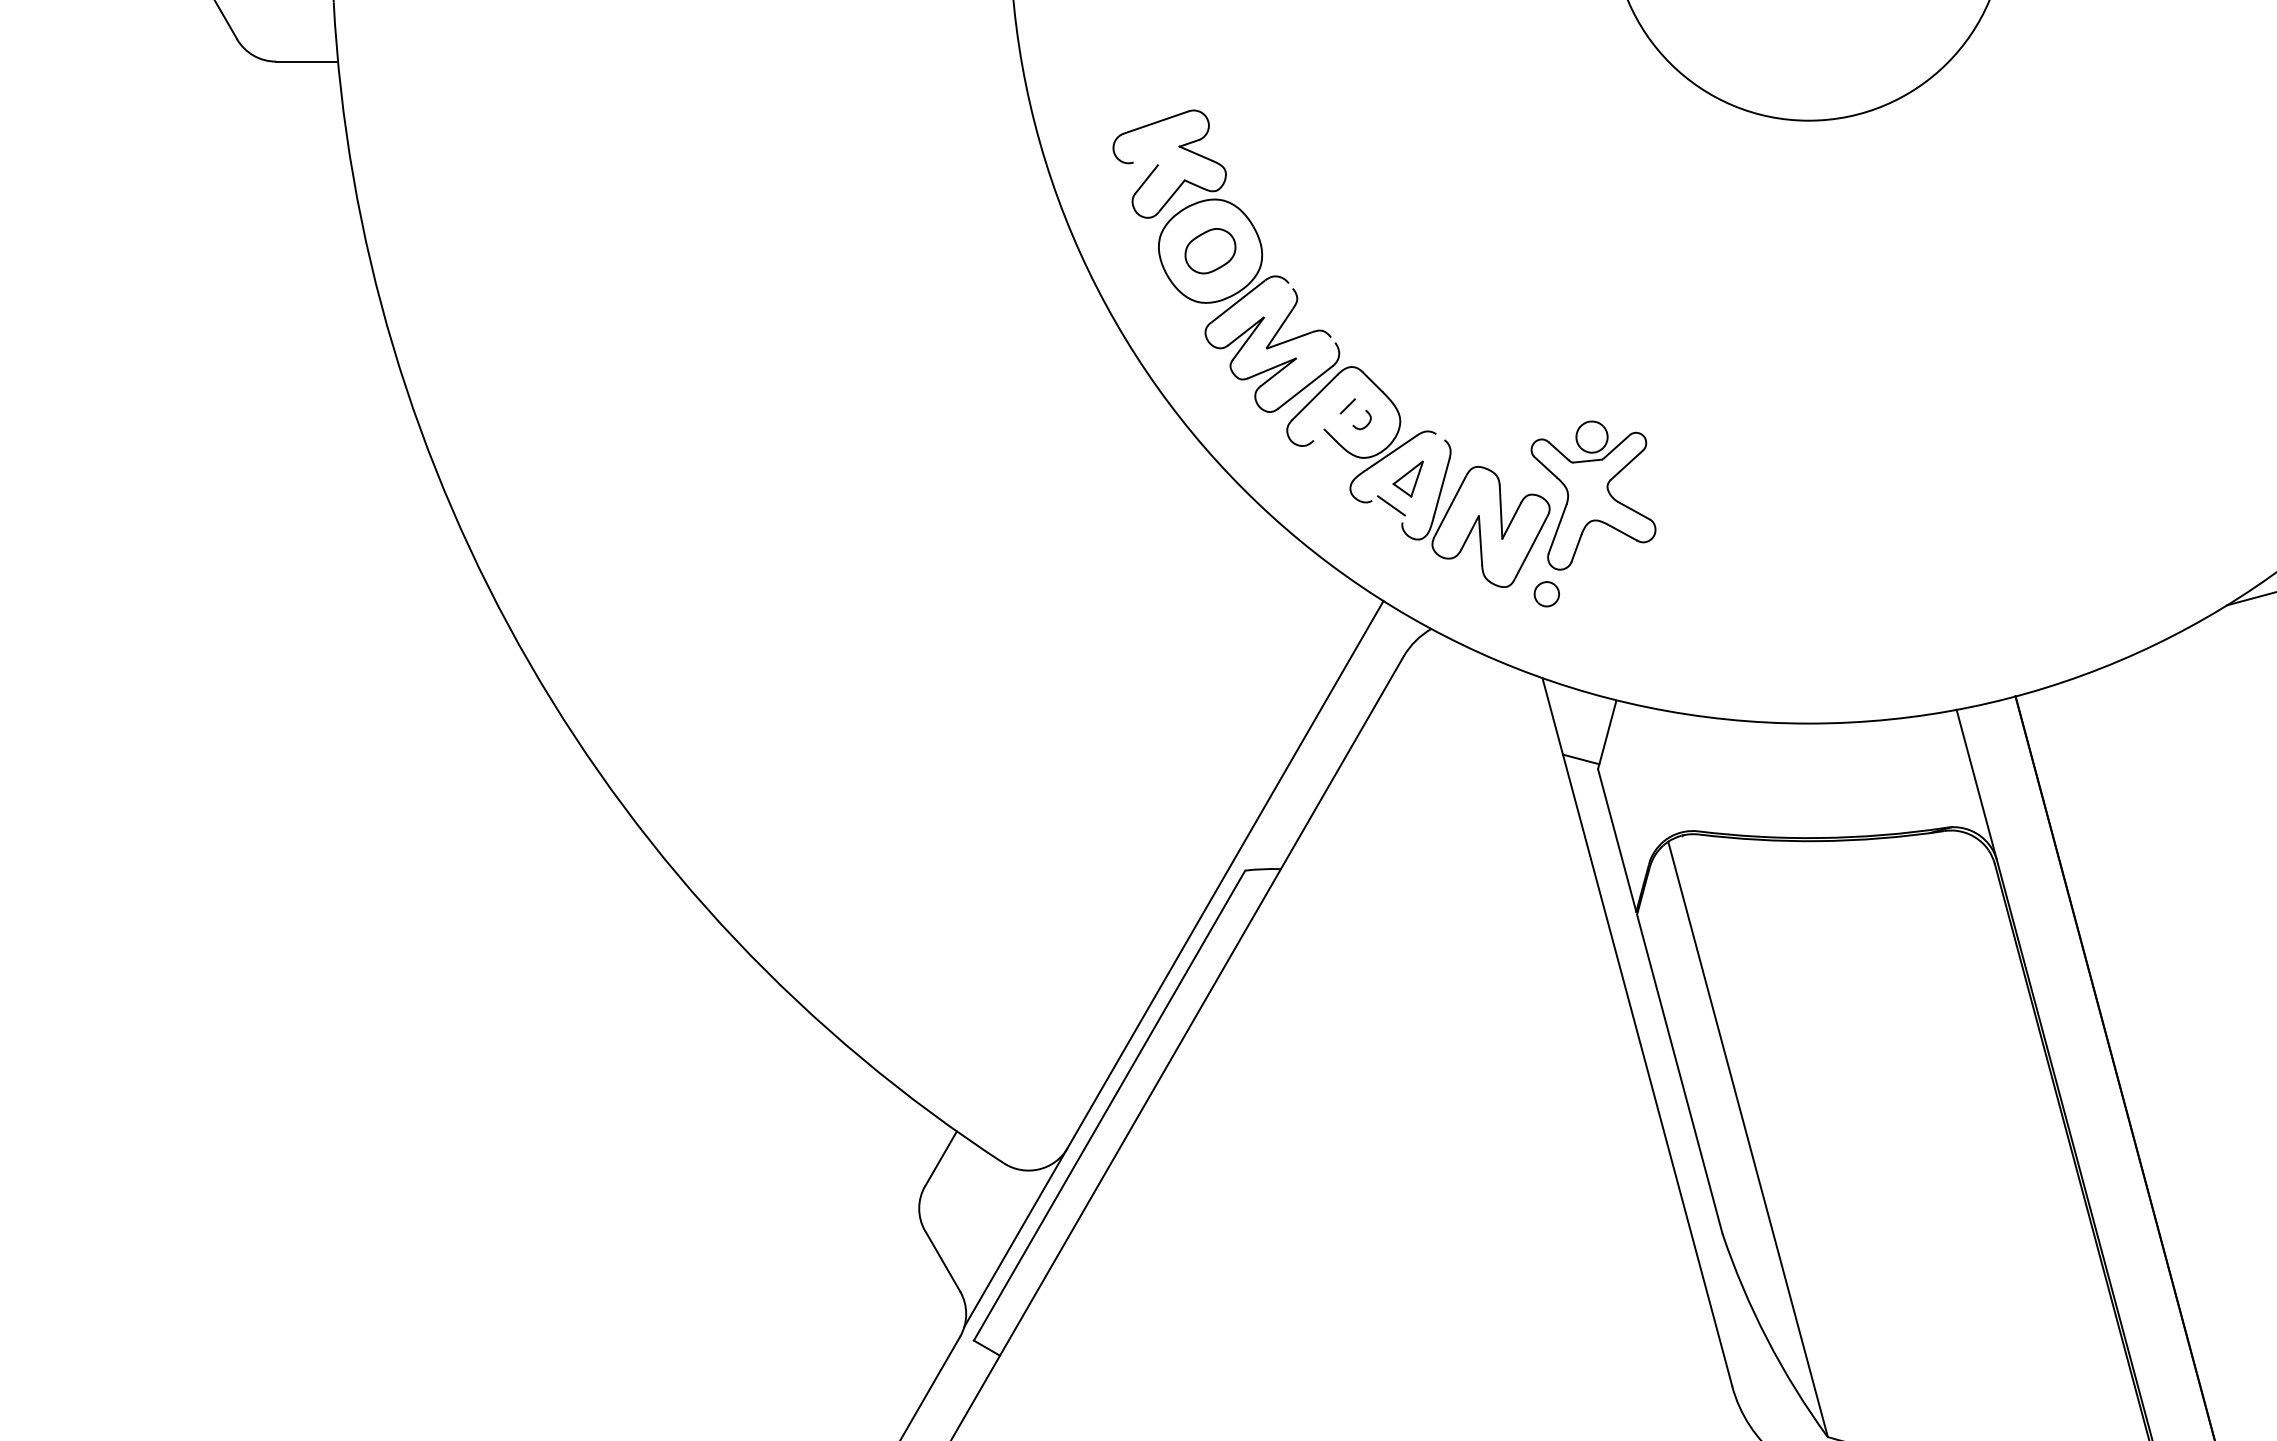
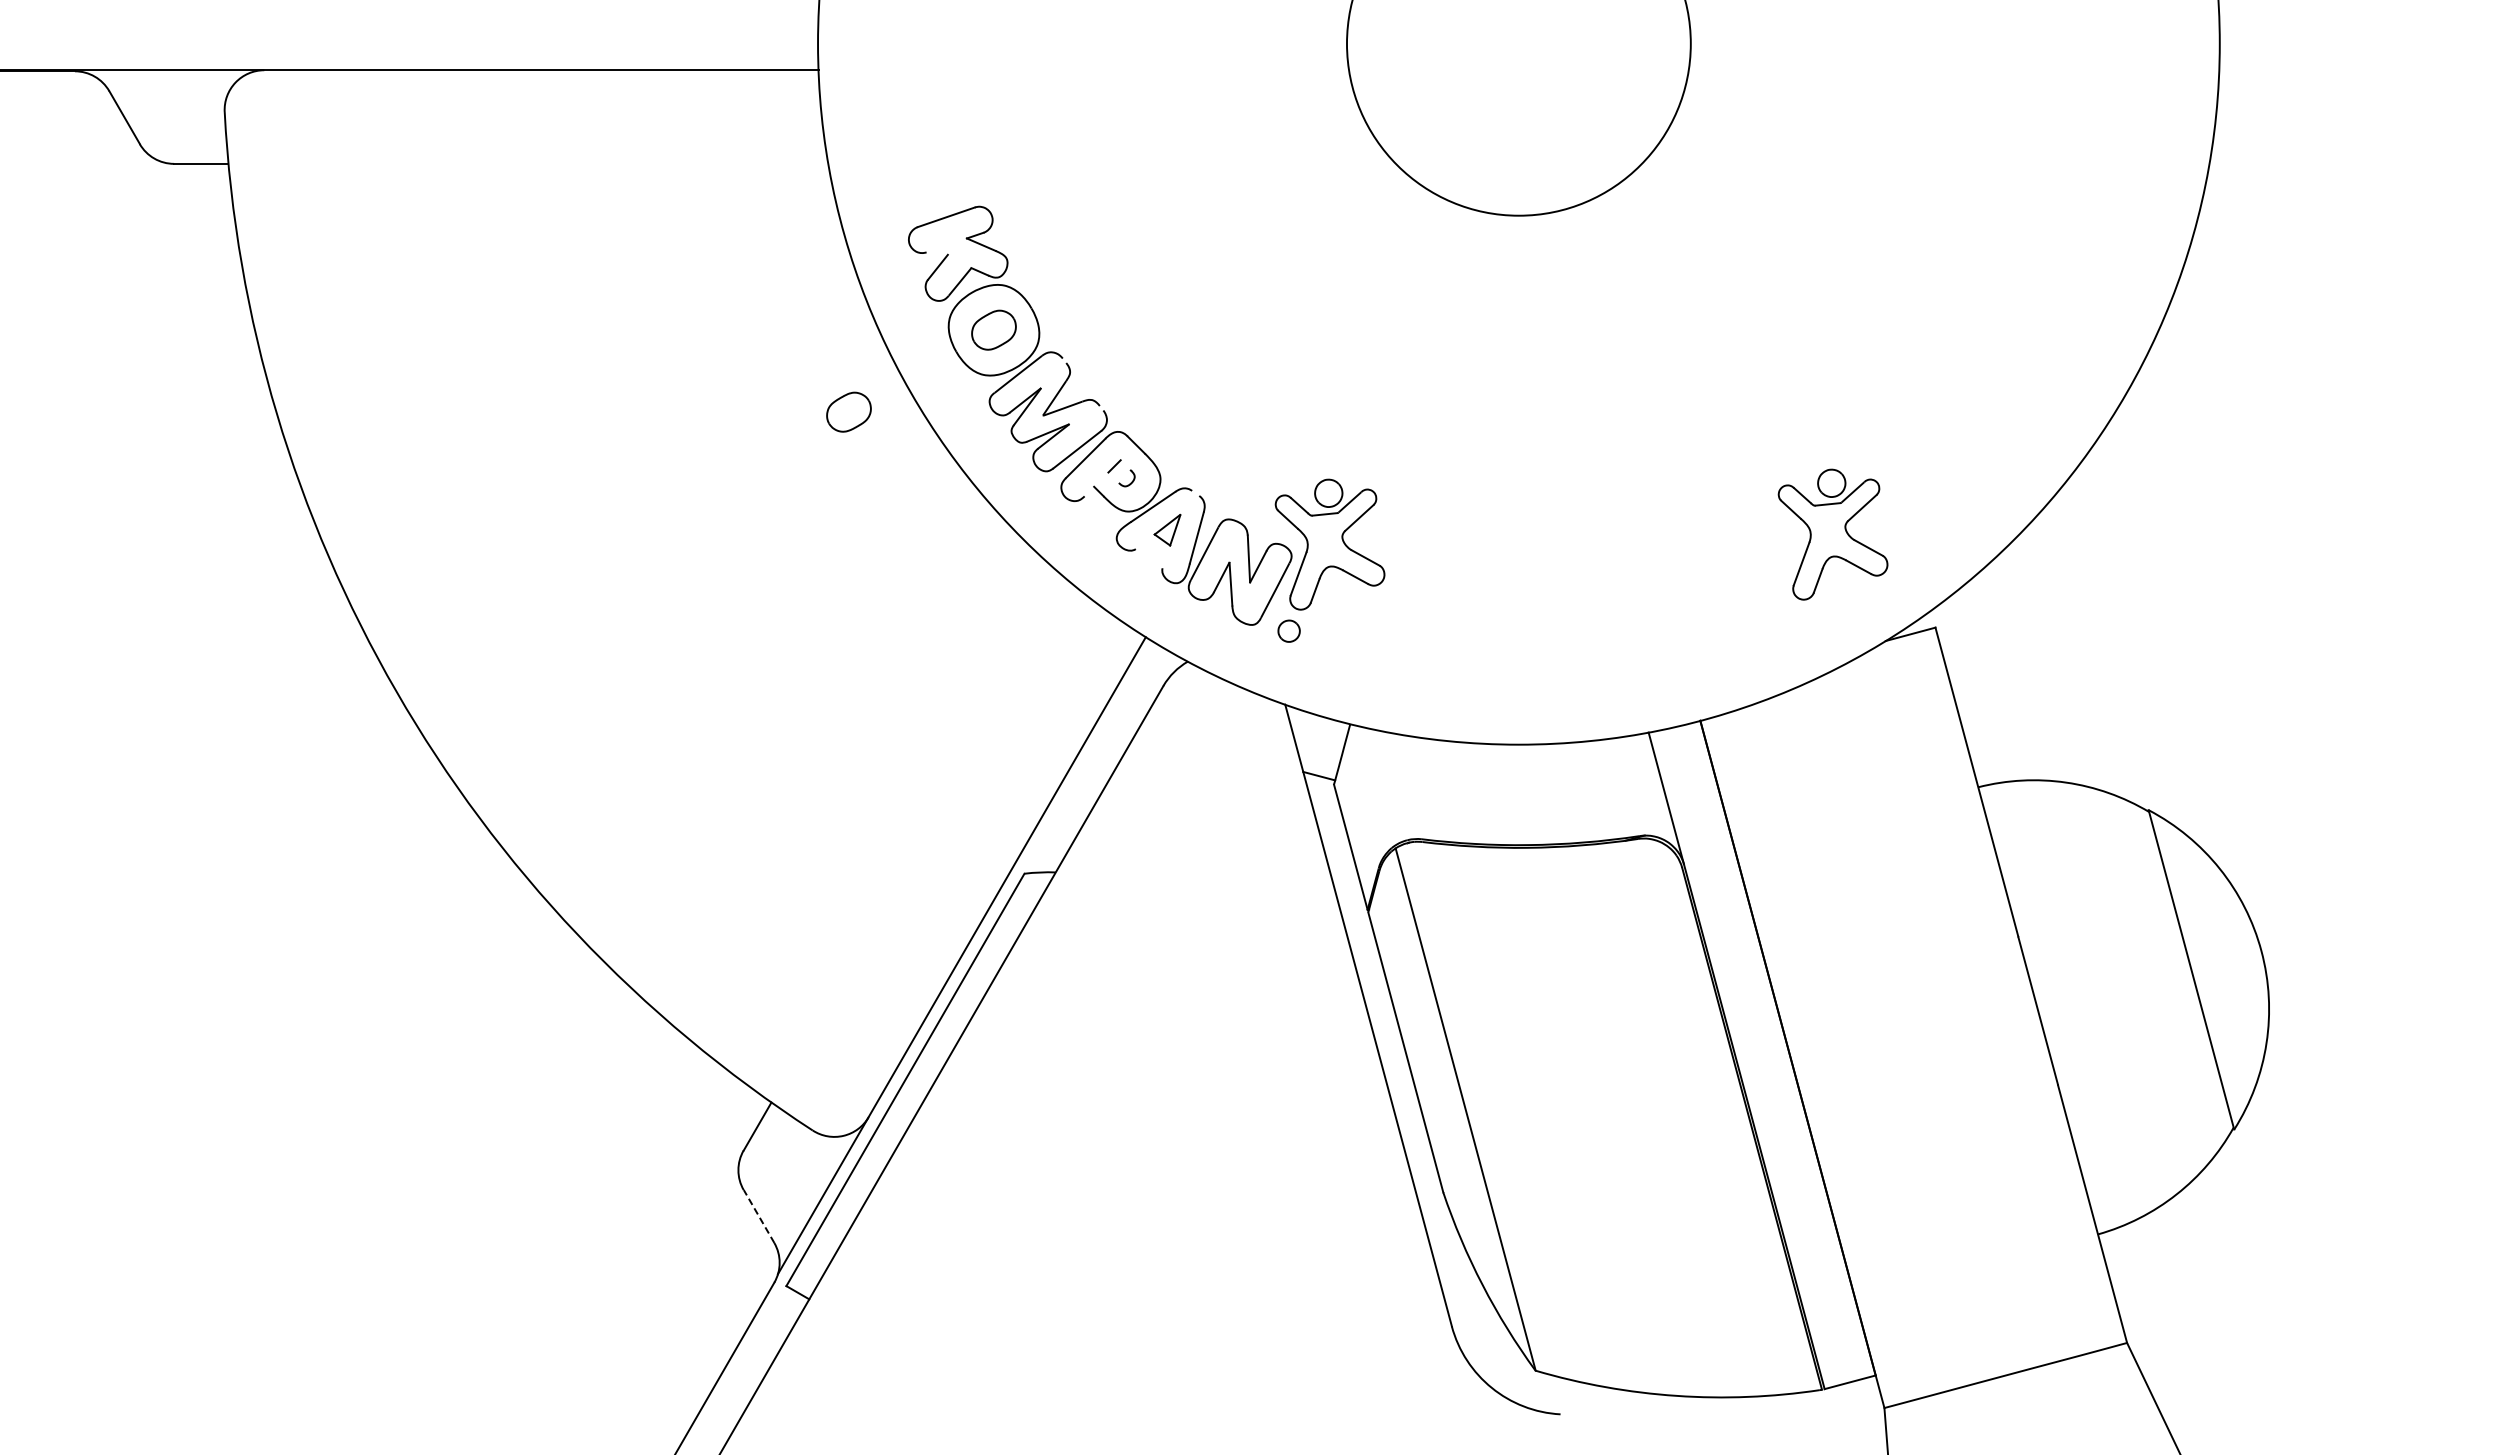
part: (1044, 343) -> (848, 411), added
part: (2166, 484) -> (1832, 534), added
line: (1391, 505) -> (1152, 553), removed
line: (943, 1261) -> (759, 1216), solid -> dashed

